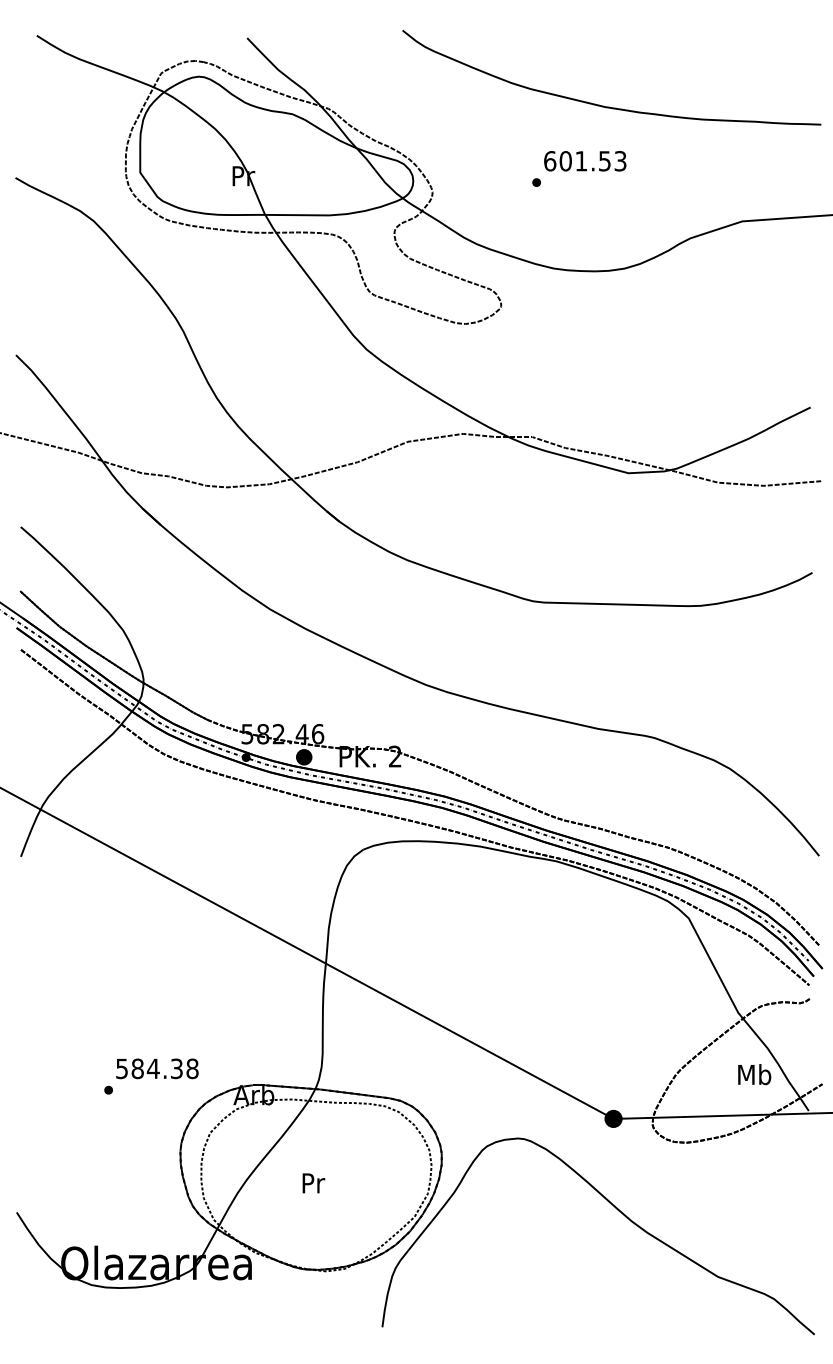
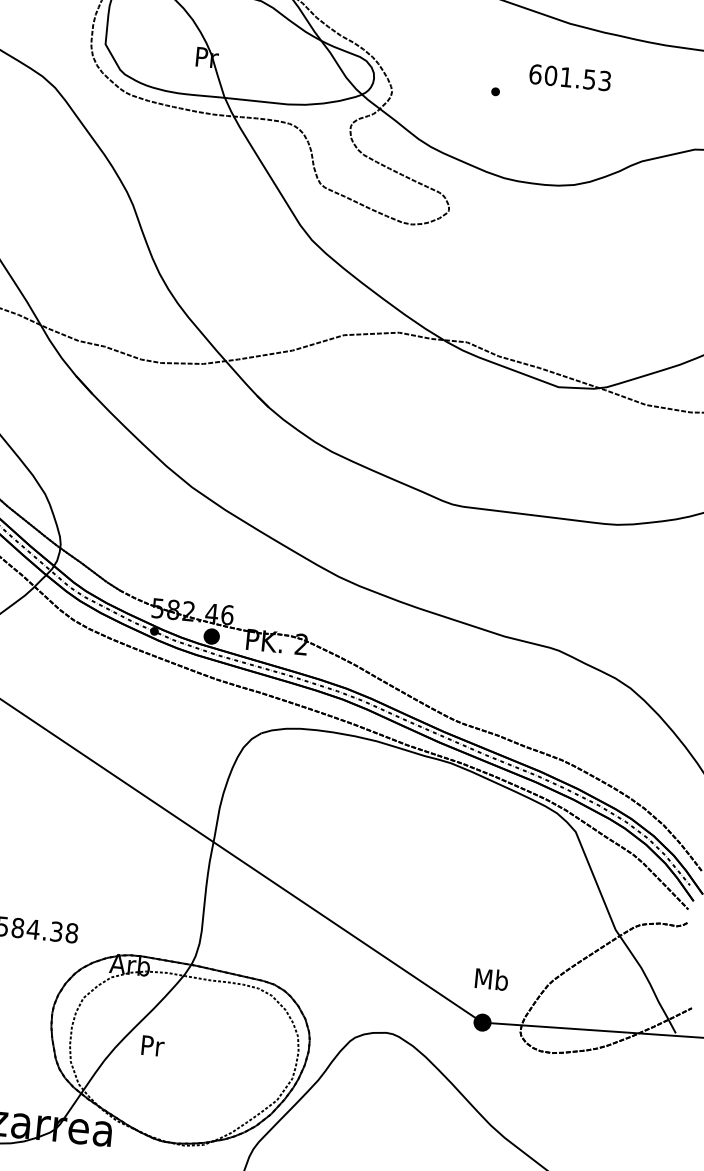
text: (585, 161) -> (570, 78), moved
text: (754, 1074) -> (491, 979), moved
text: (313, 1183) -> (152, 1046), moved

